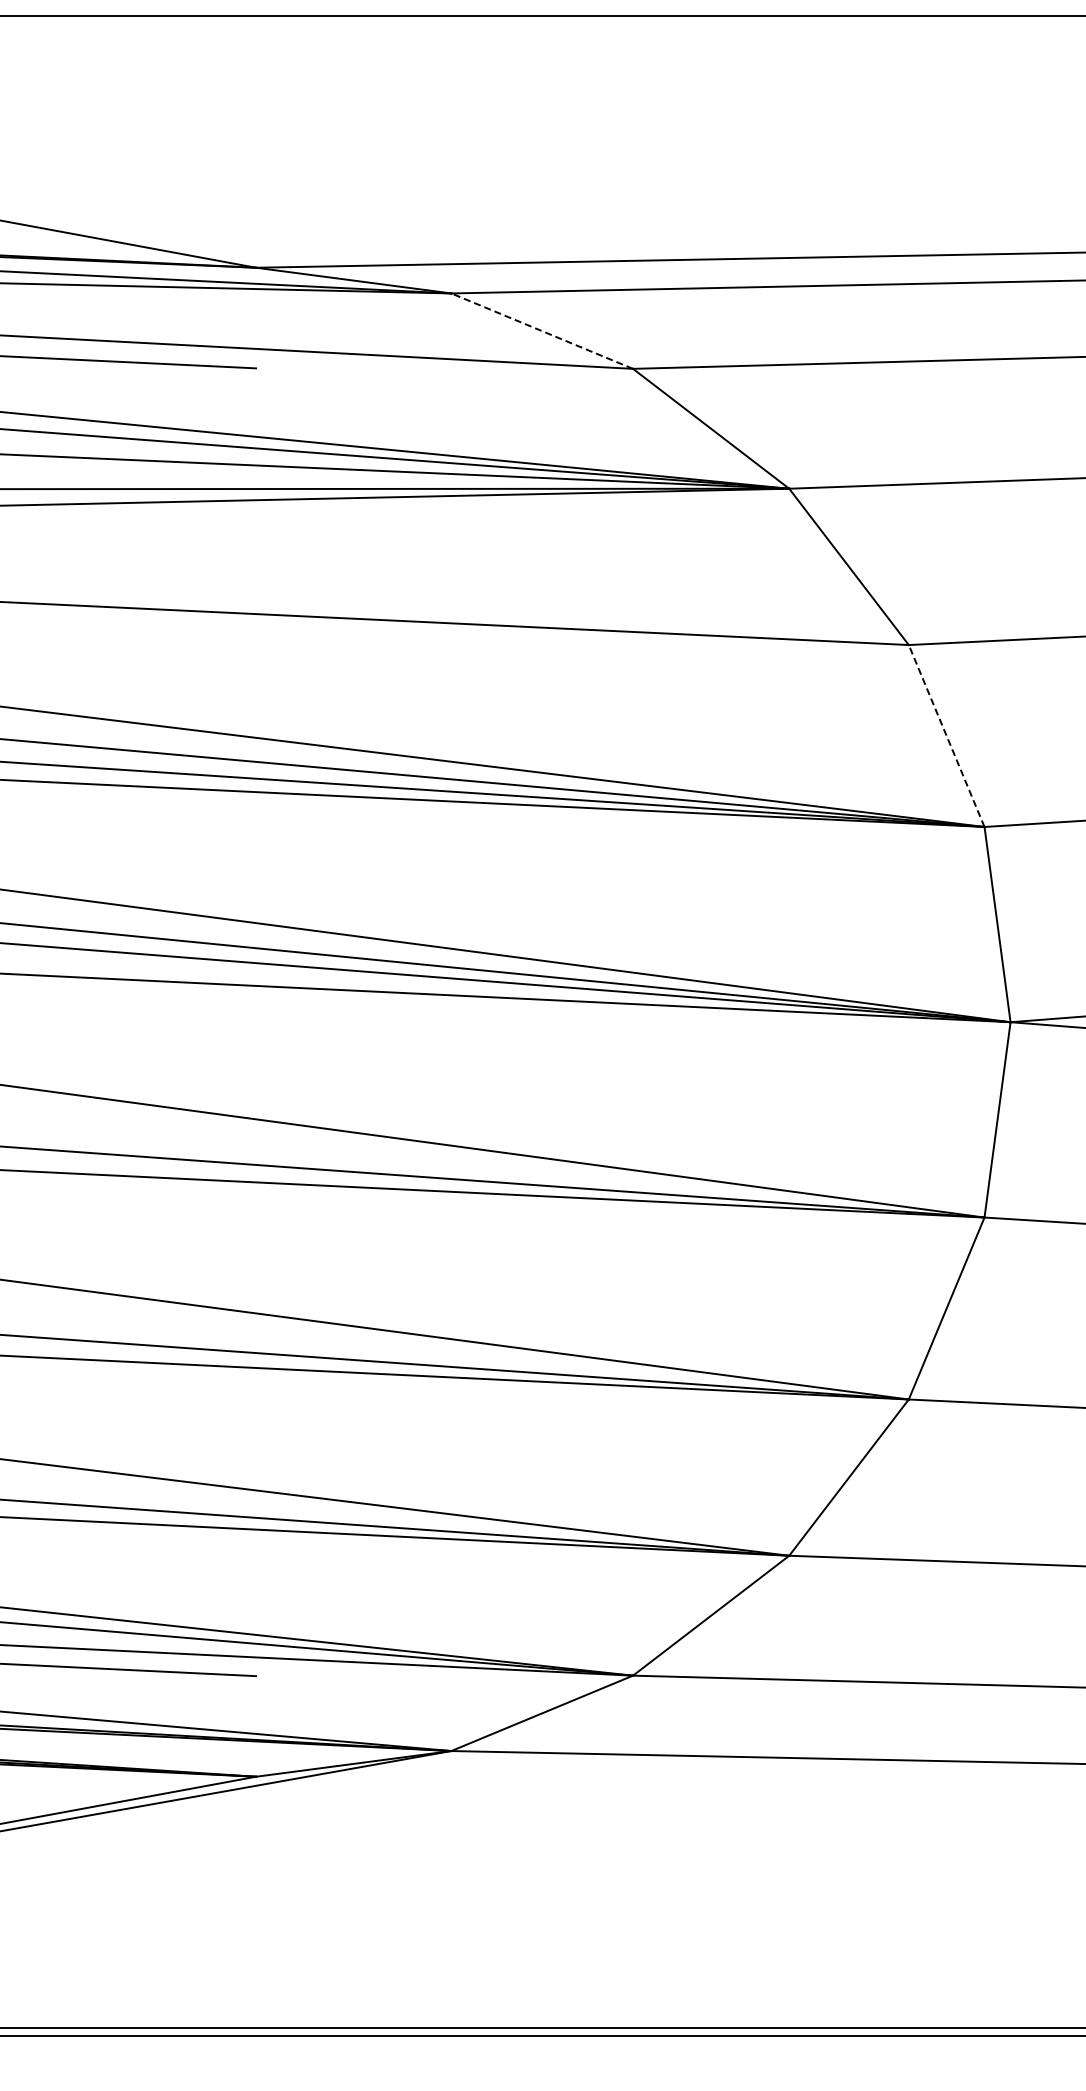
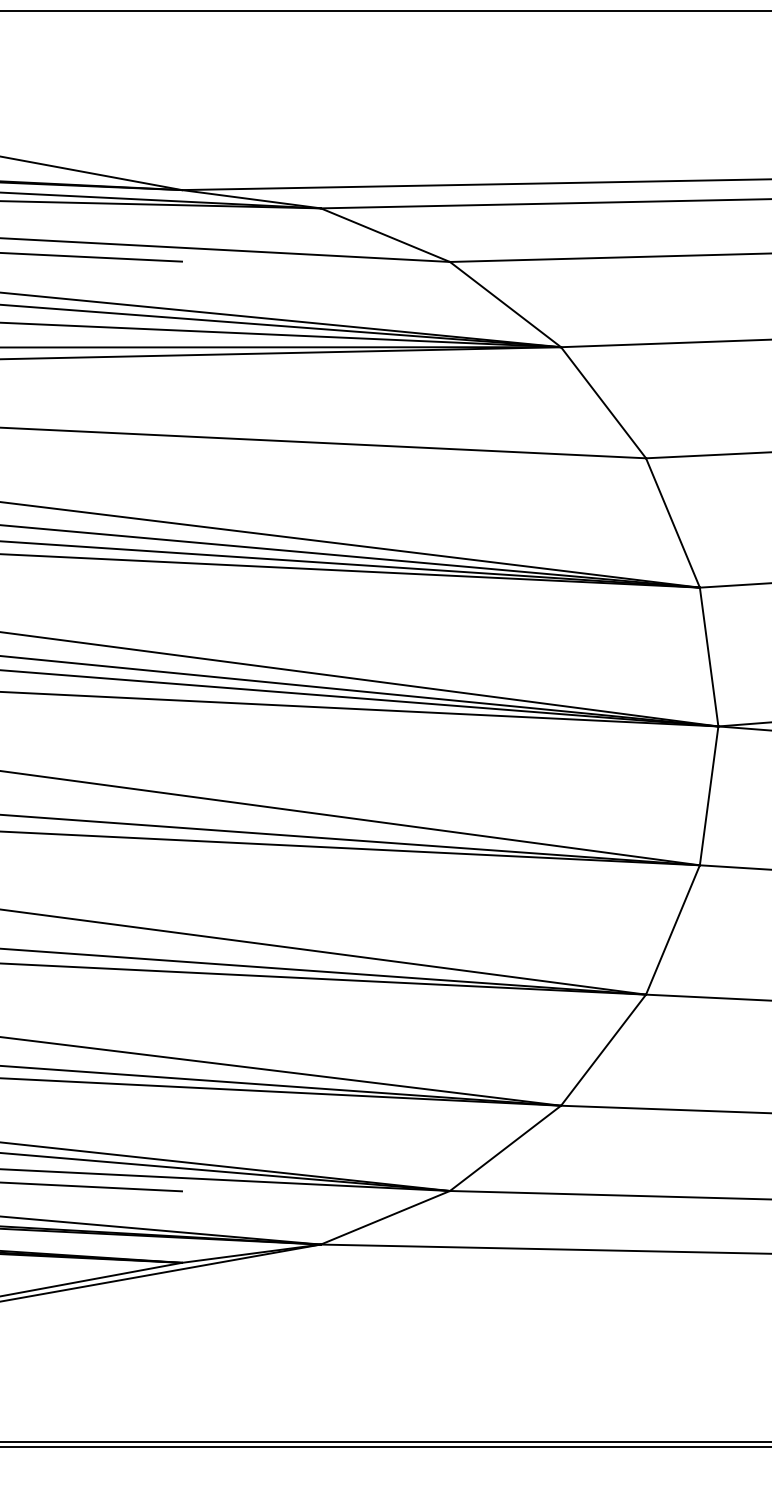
line: (541, 330) -> (384, 234), dashed -> solid
line: (946, 736) -> (672, 523), dashed -> solid

